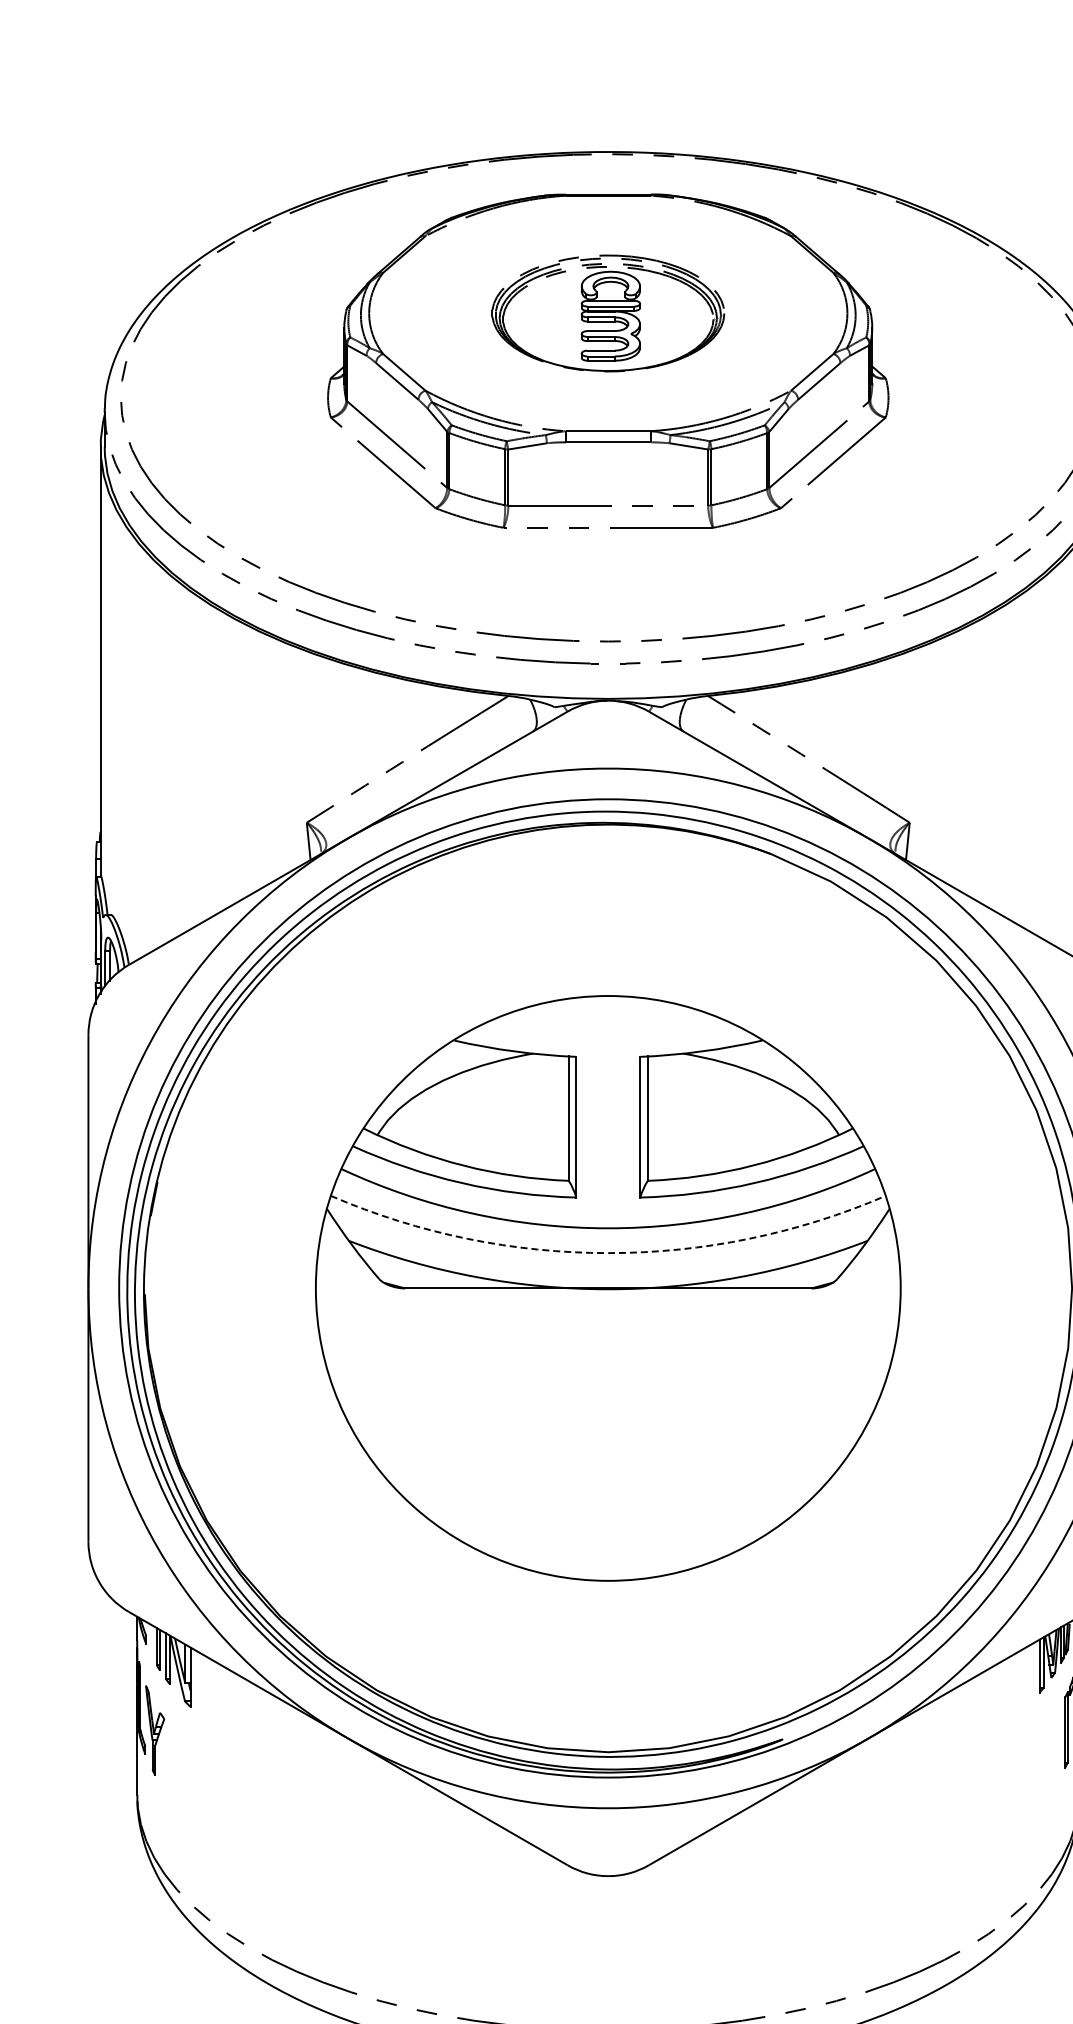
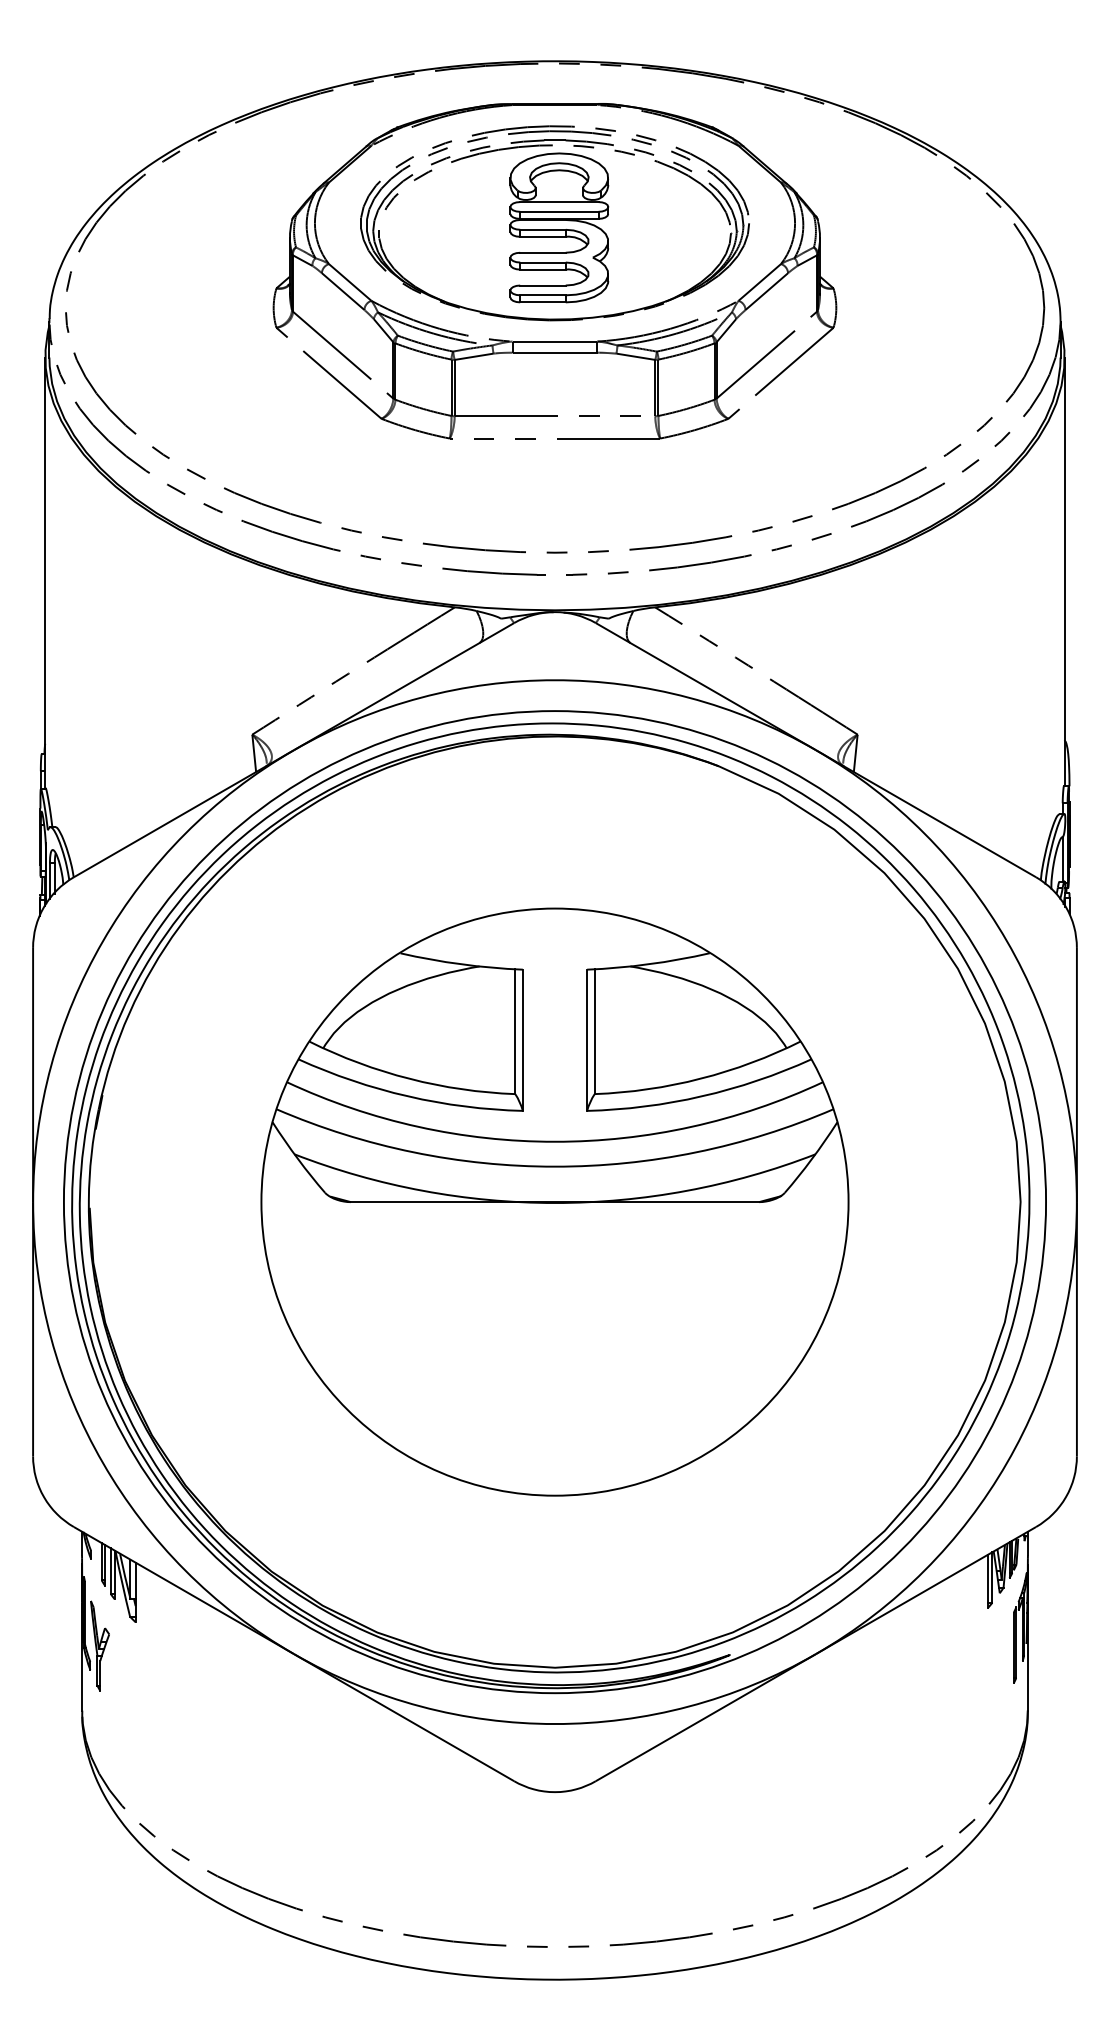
part: (607, 313) -> (554, 223), size x1.67
arc: (608, 1252) -> (555, 1166), dashed -> solid

